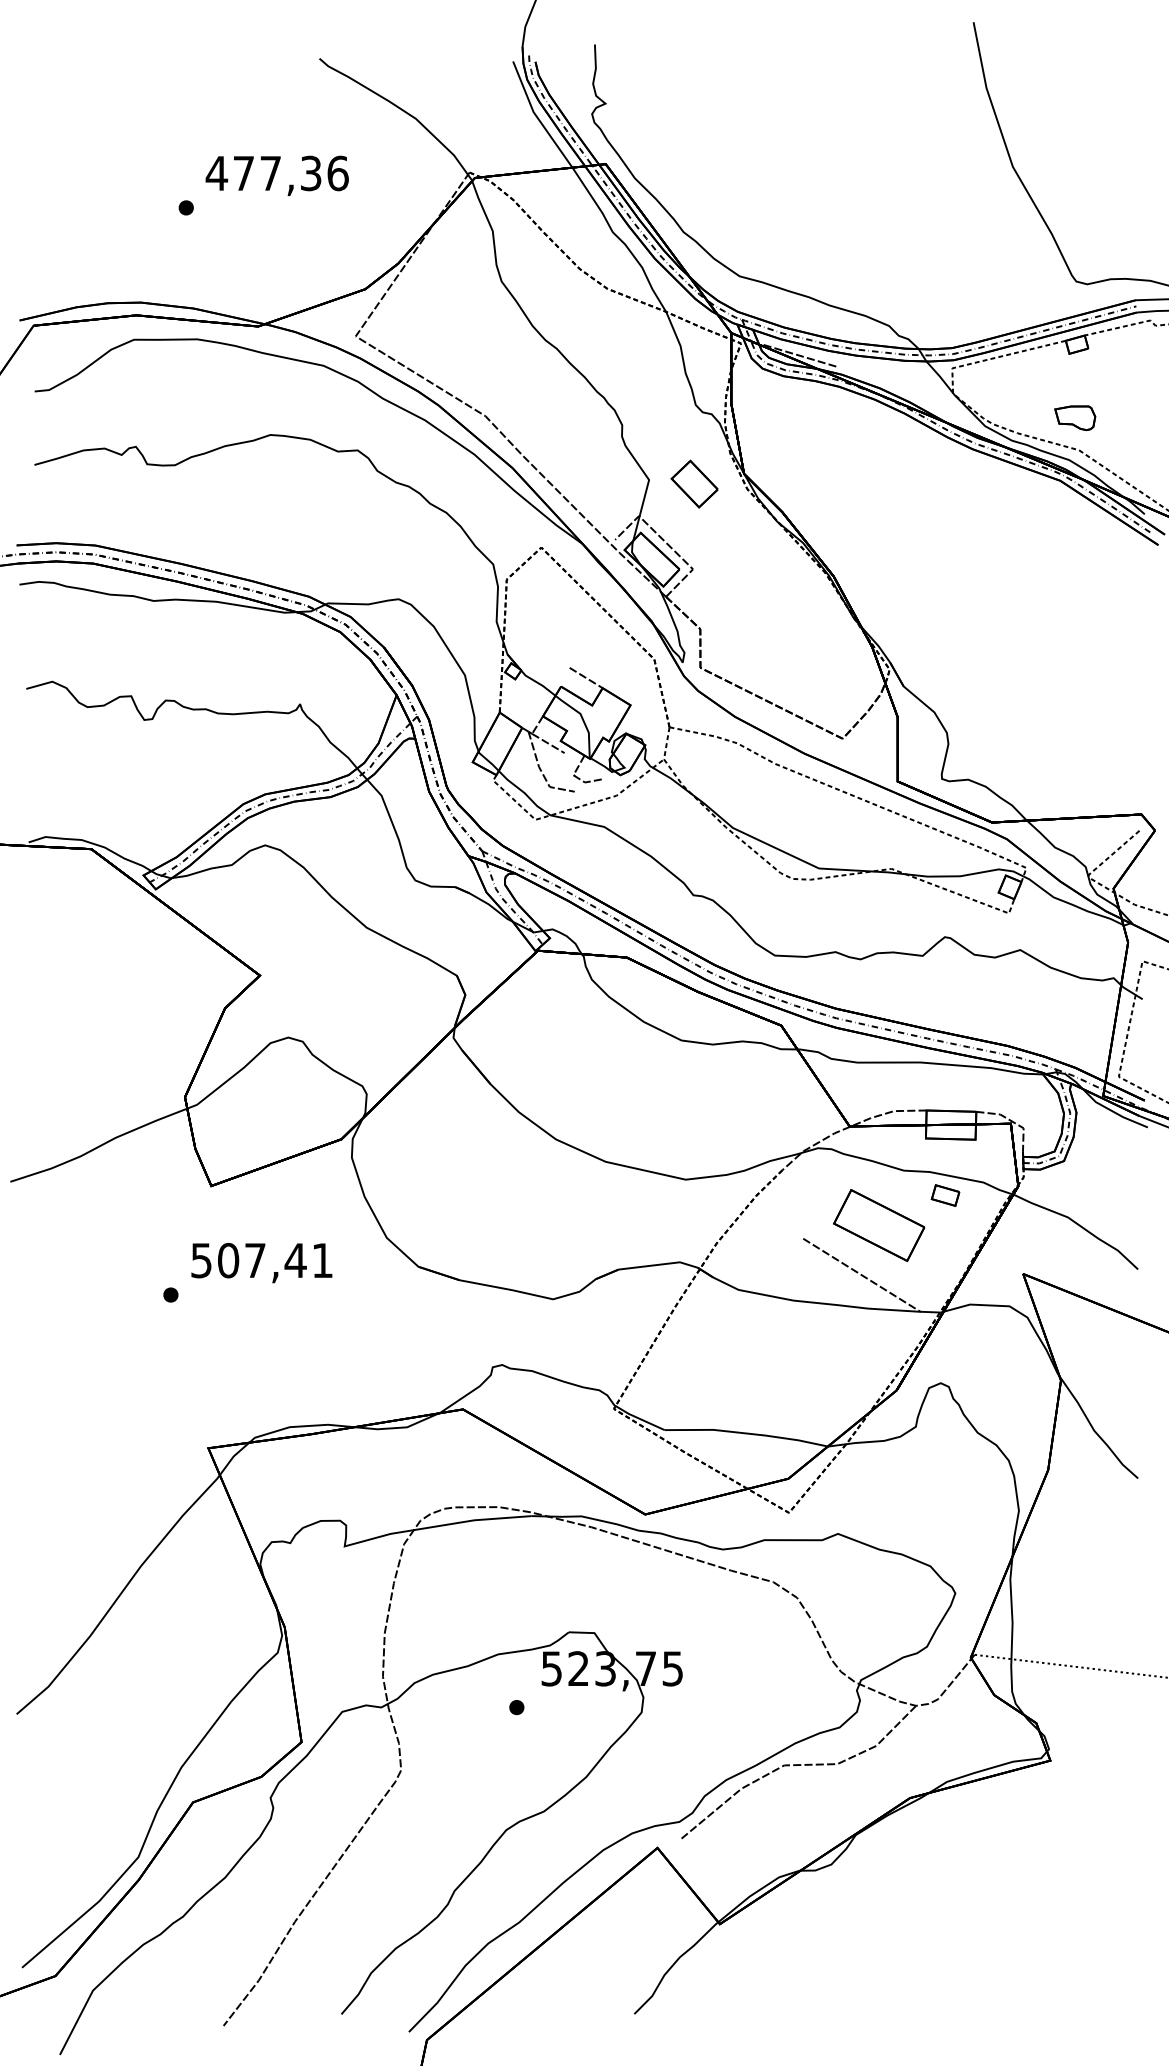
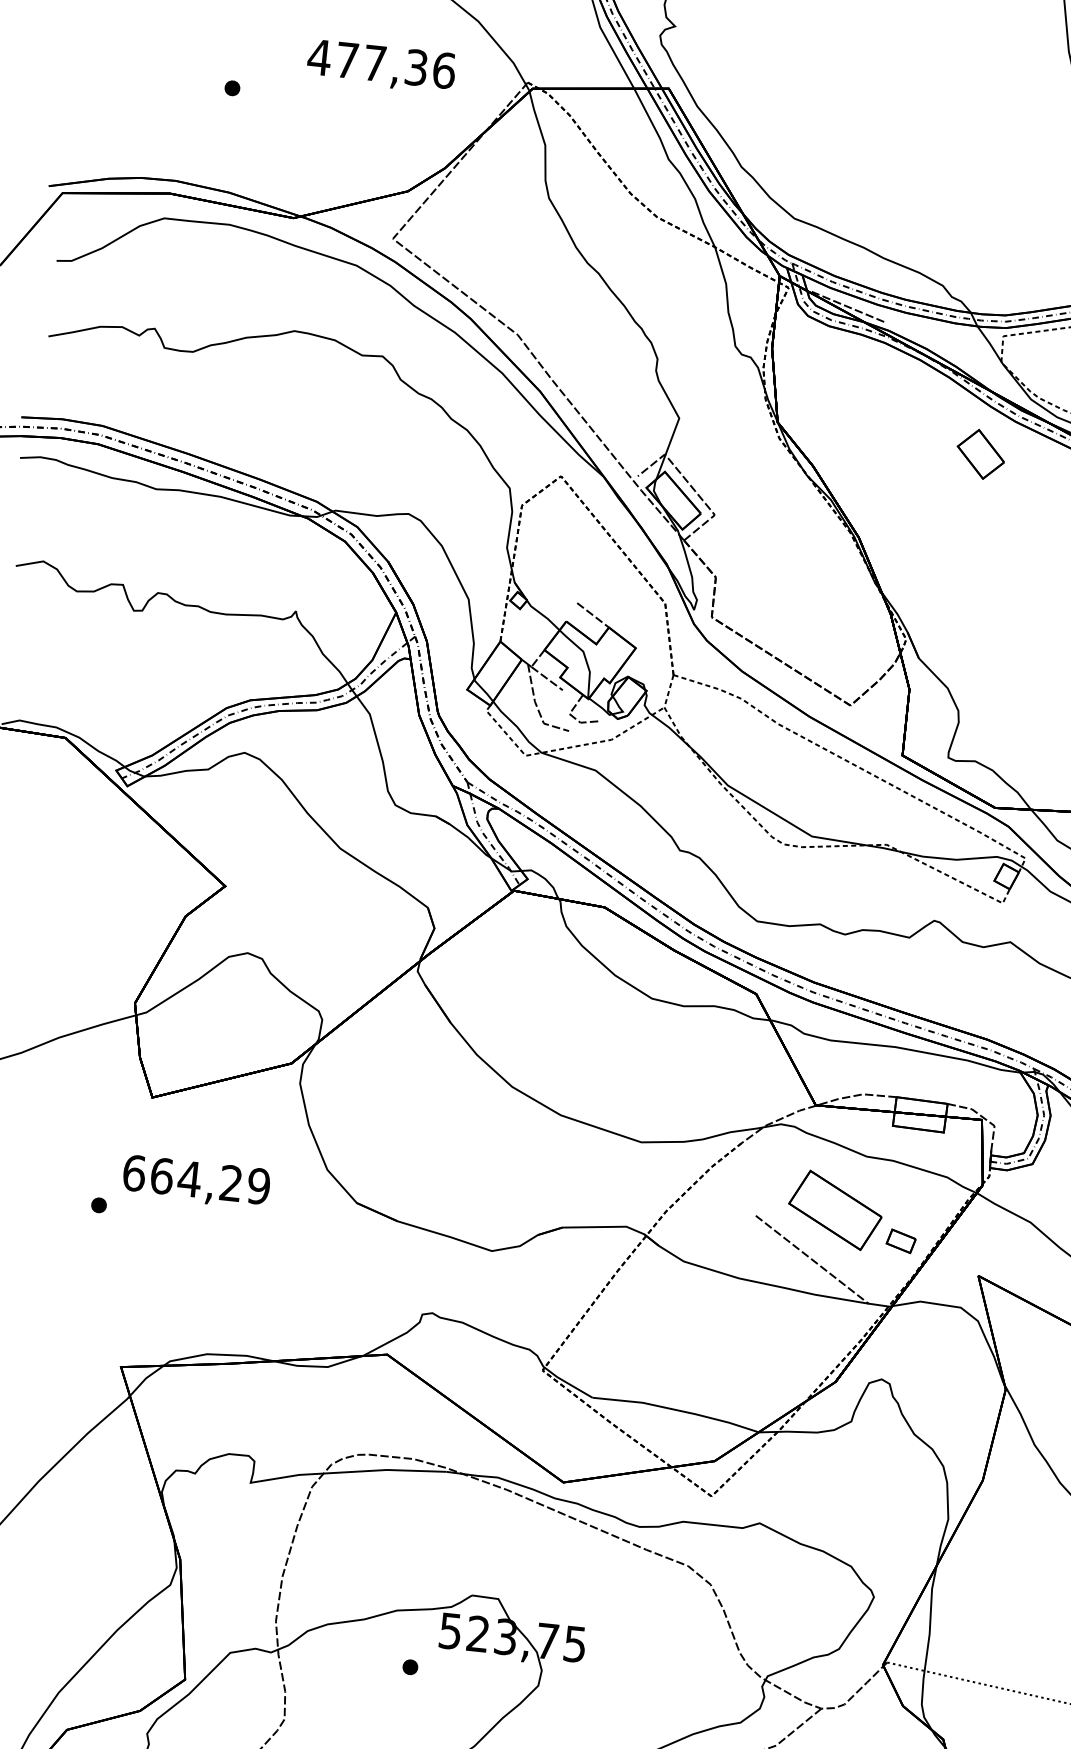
text: (276, 175) -> (380, 66), moved
part: (694, 483) -> (980, 453), moved
part: (945, 1195) -> (901, 1241), moved
text: (262, 1260) -> (197, 1179), 507,41 -> 664,29

